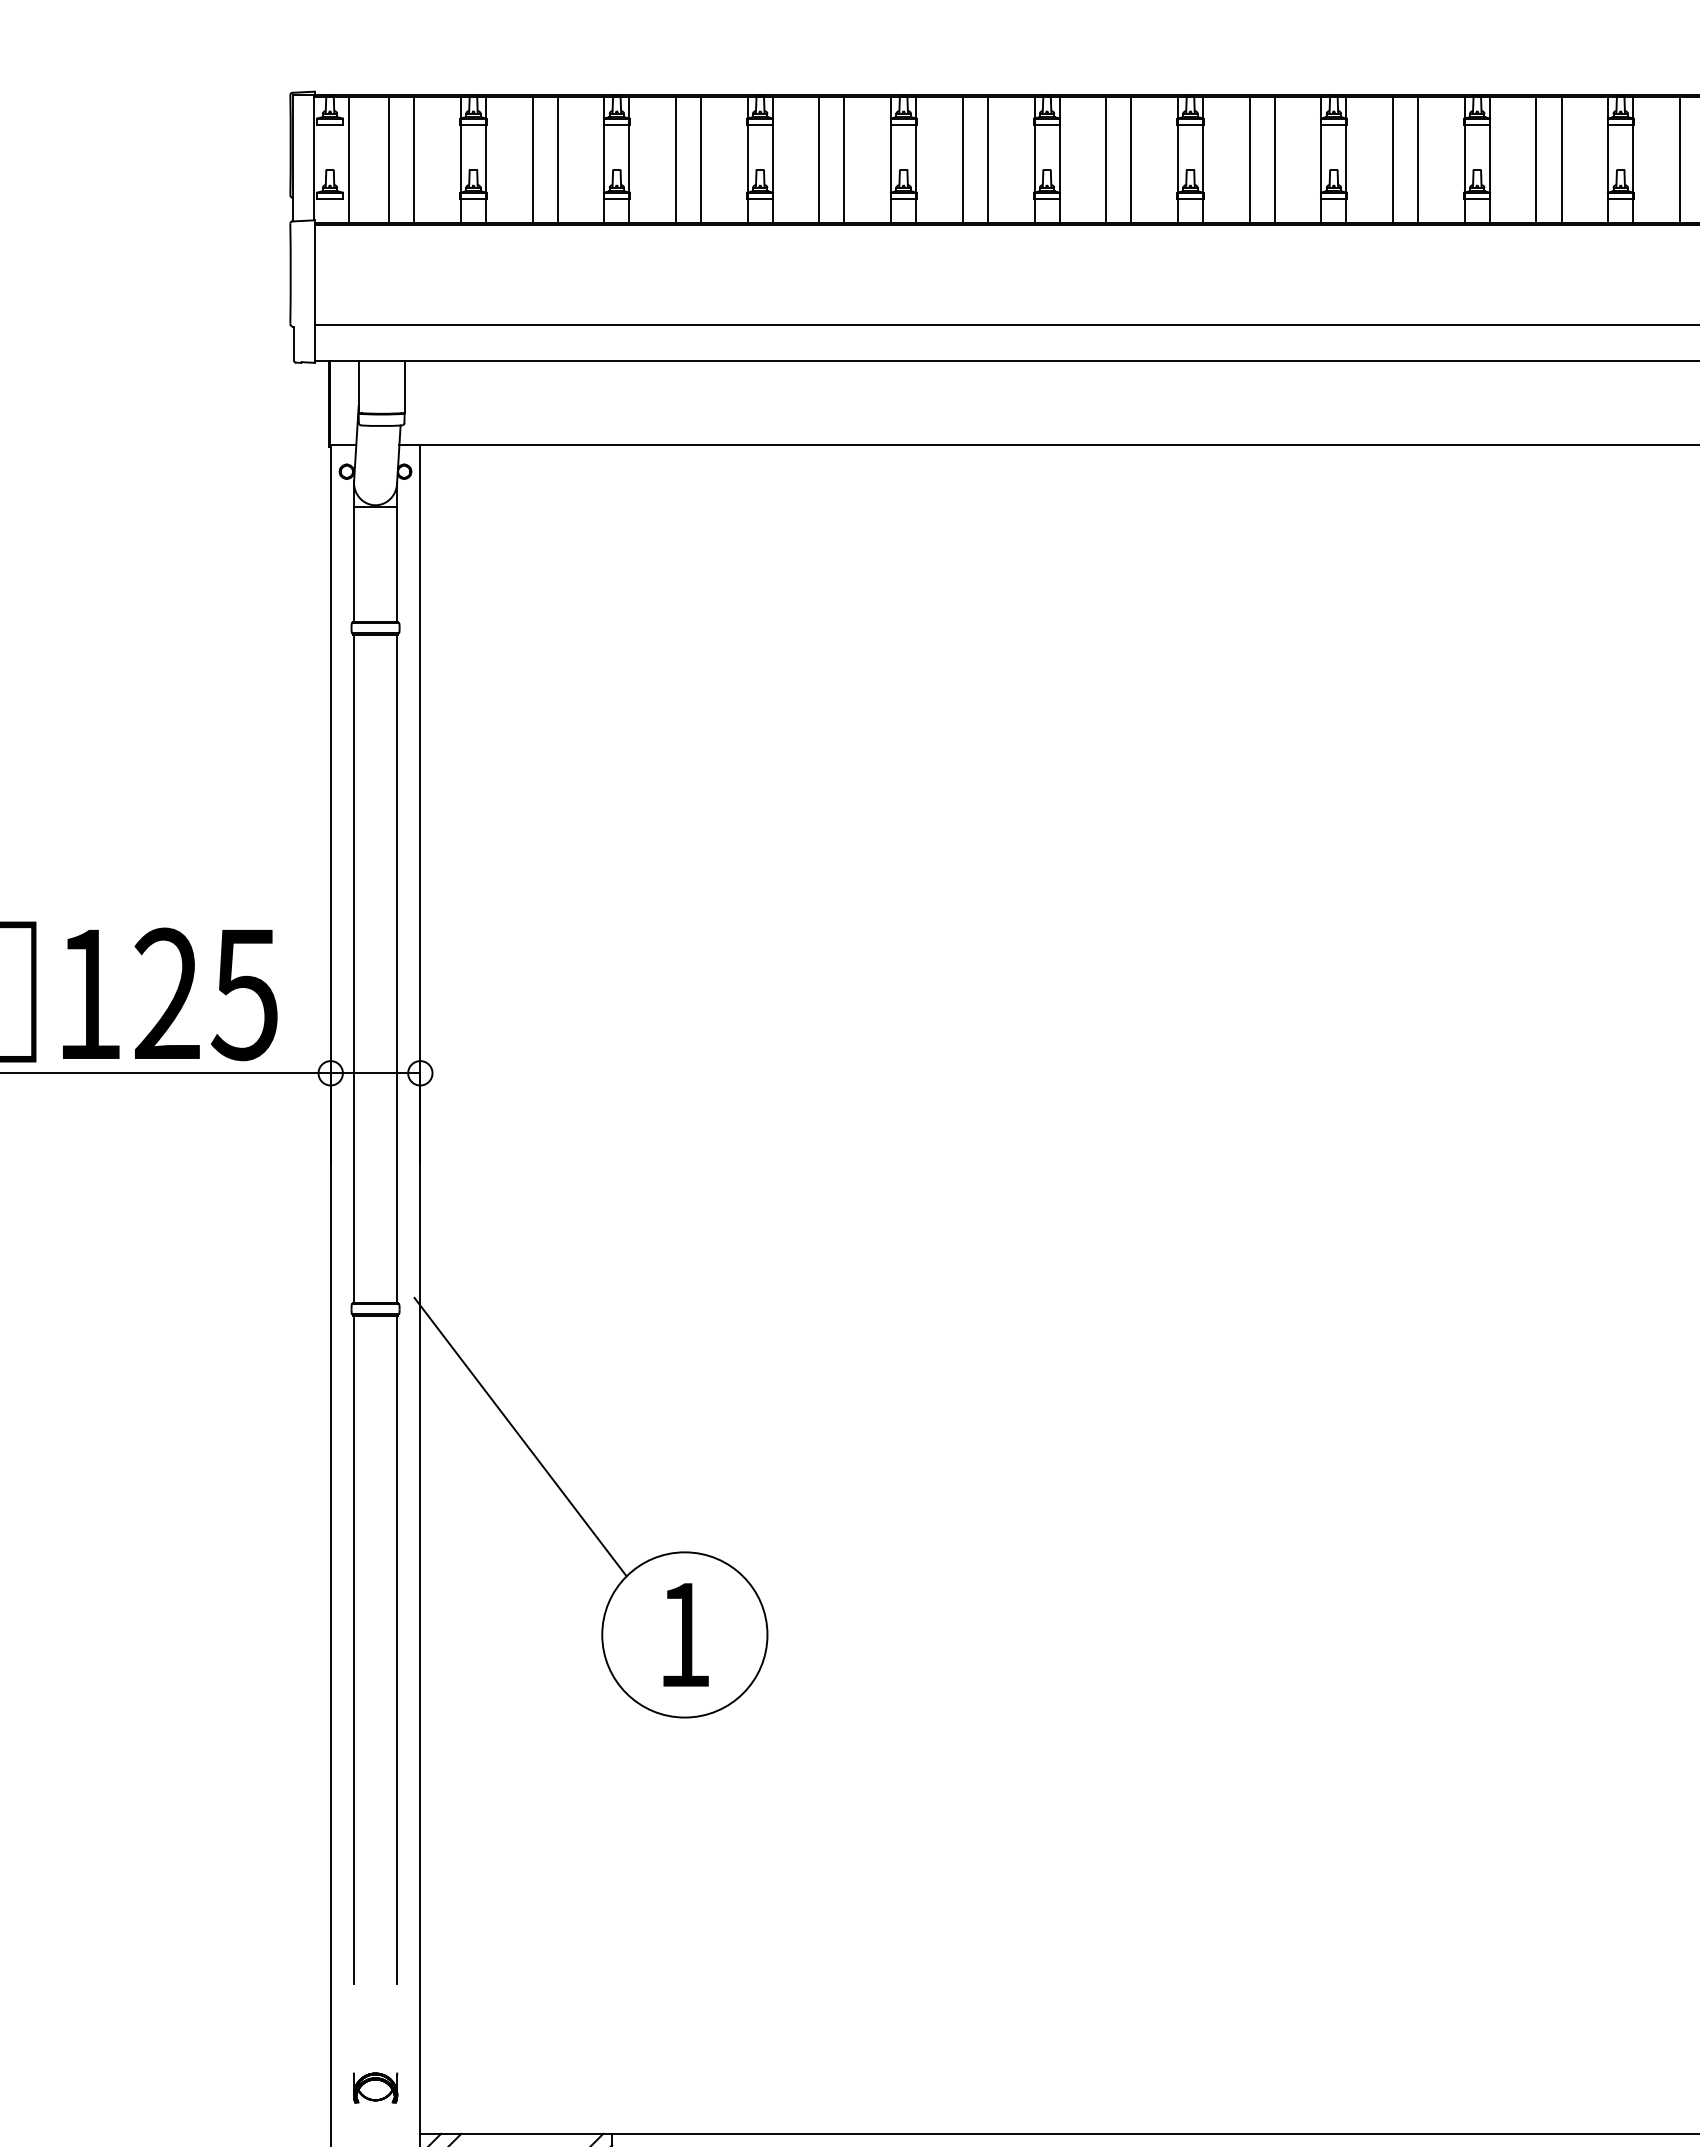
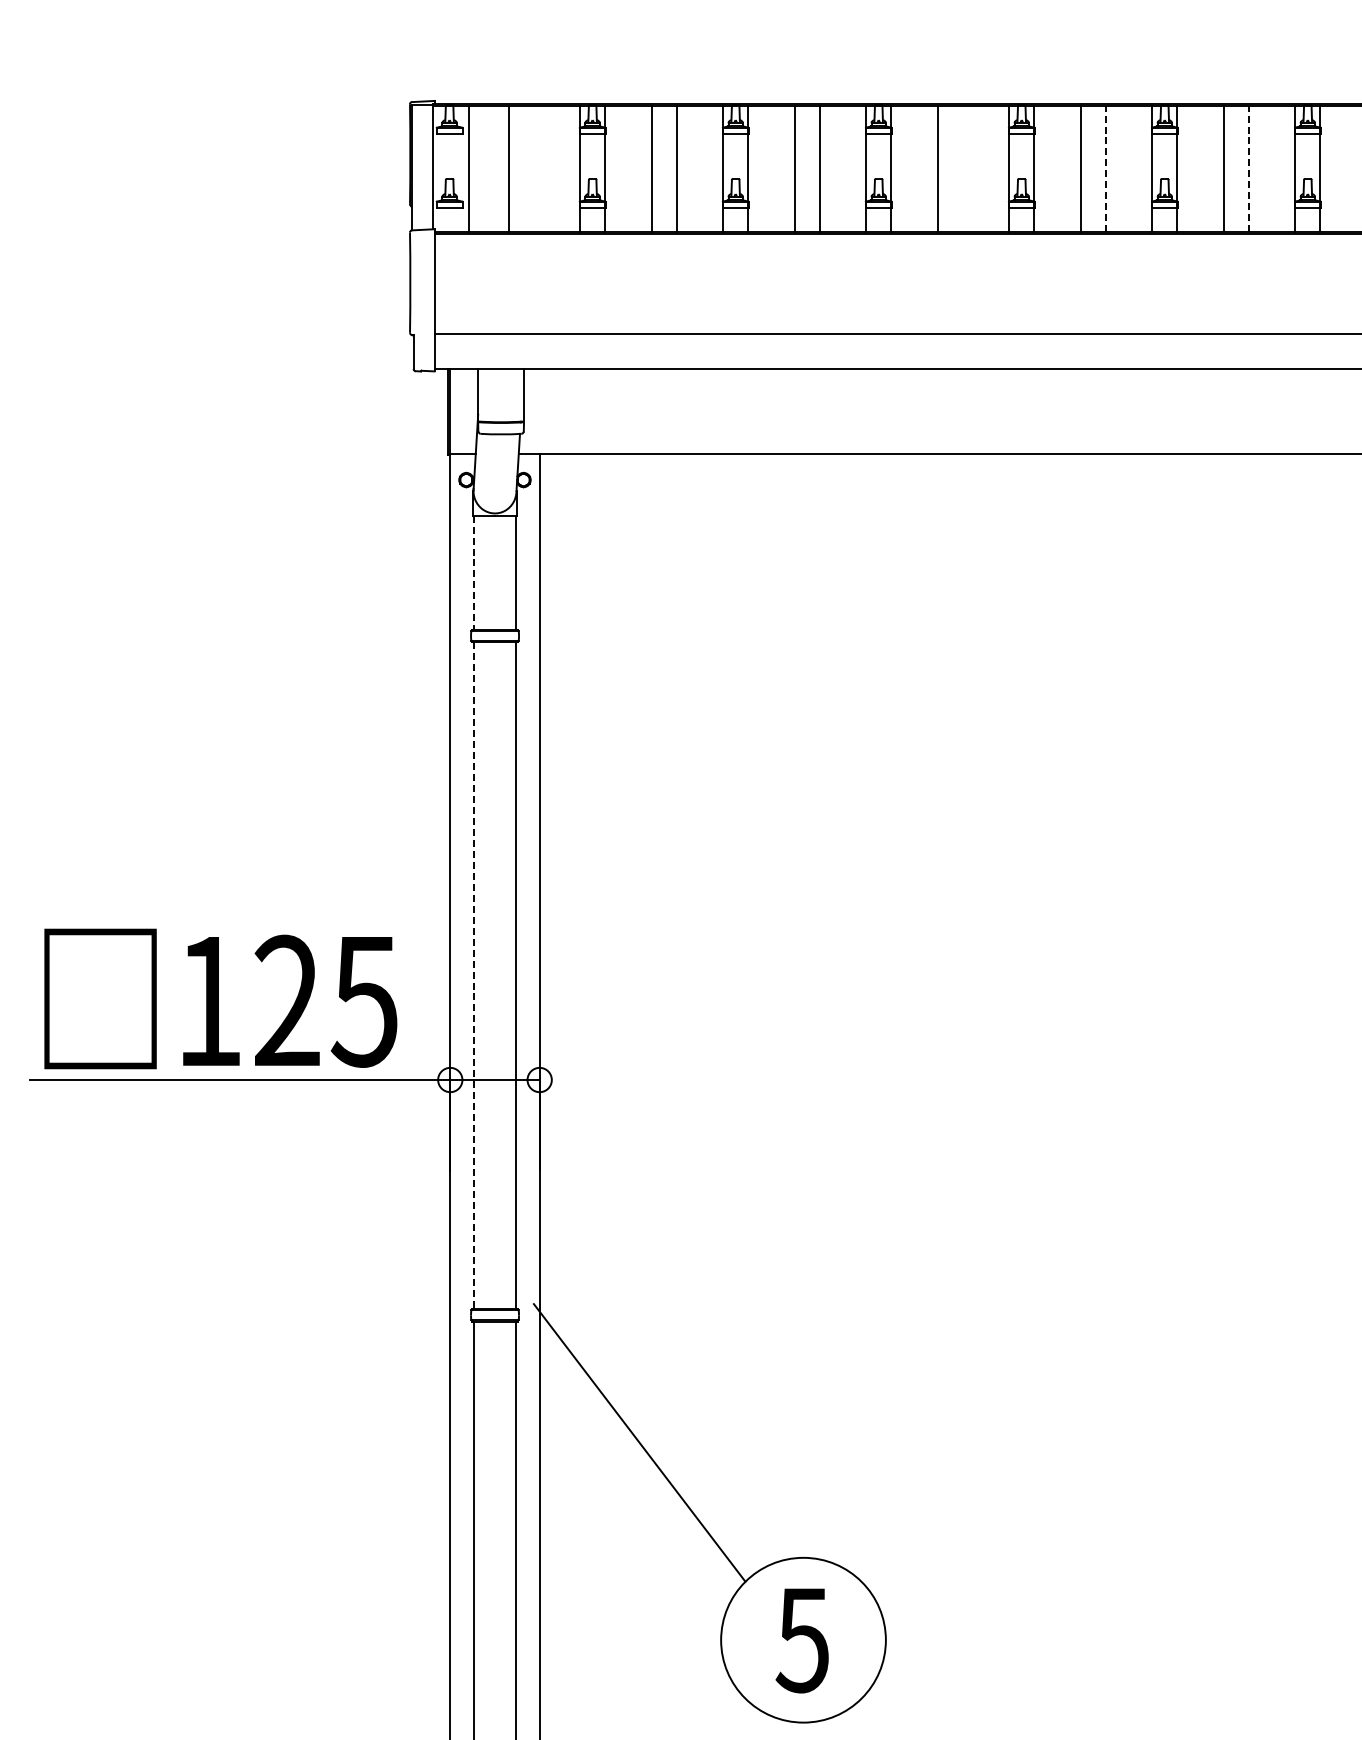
line: (987, 159) -> (1105, 168), solid -> dashed
line: (1131, 159) -> (1248, 168), solid -> dashed
line: (414, 160) -> (533, 169), removed
line: (844, 160) -> (962, 169), removed
line: (354, 565) -> (474, 573), solid -> dashed
line: (354, 969) -> (474, 976), solid -> dashed
text: (683, 1635) -> (802, 1640), 1 -> 5

